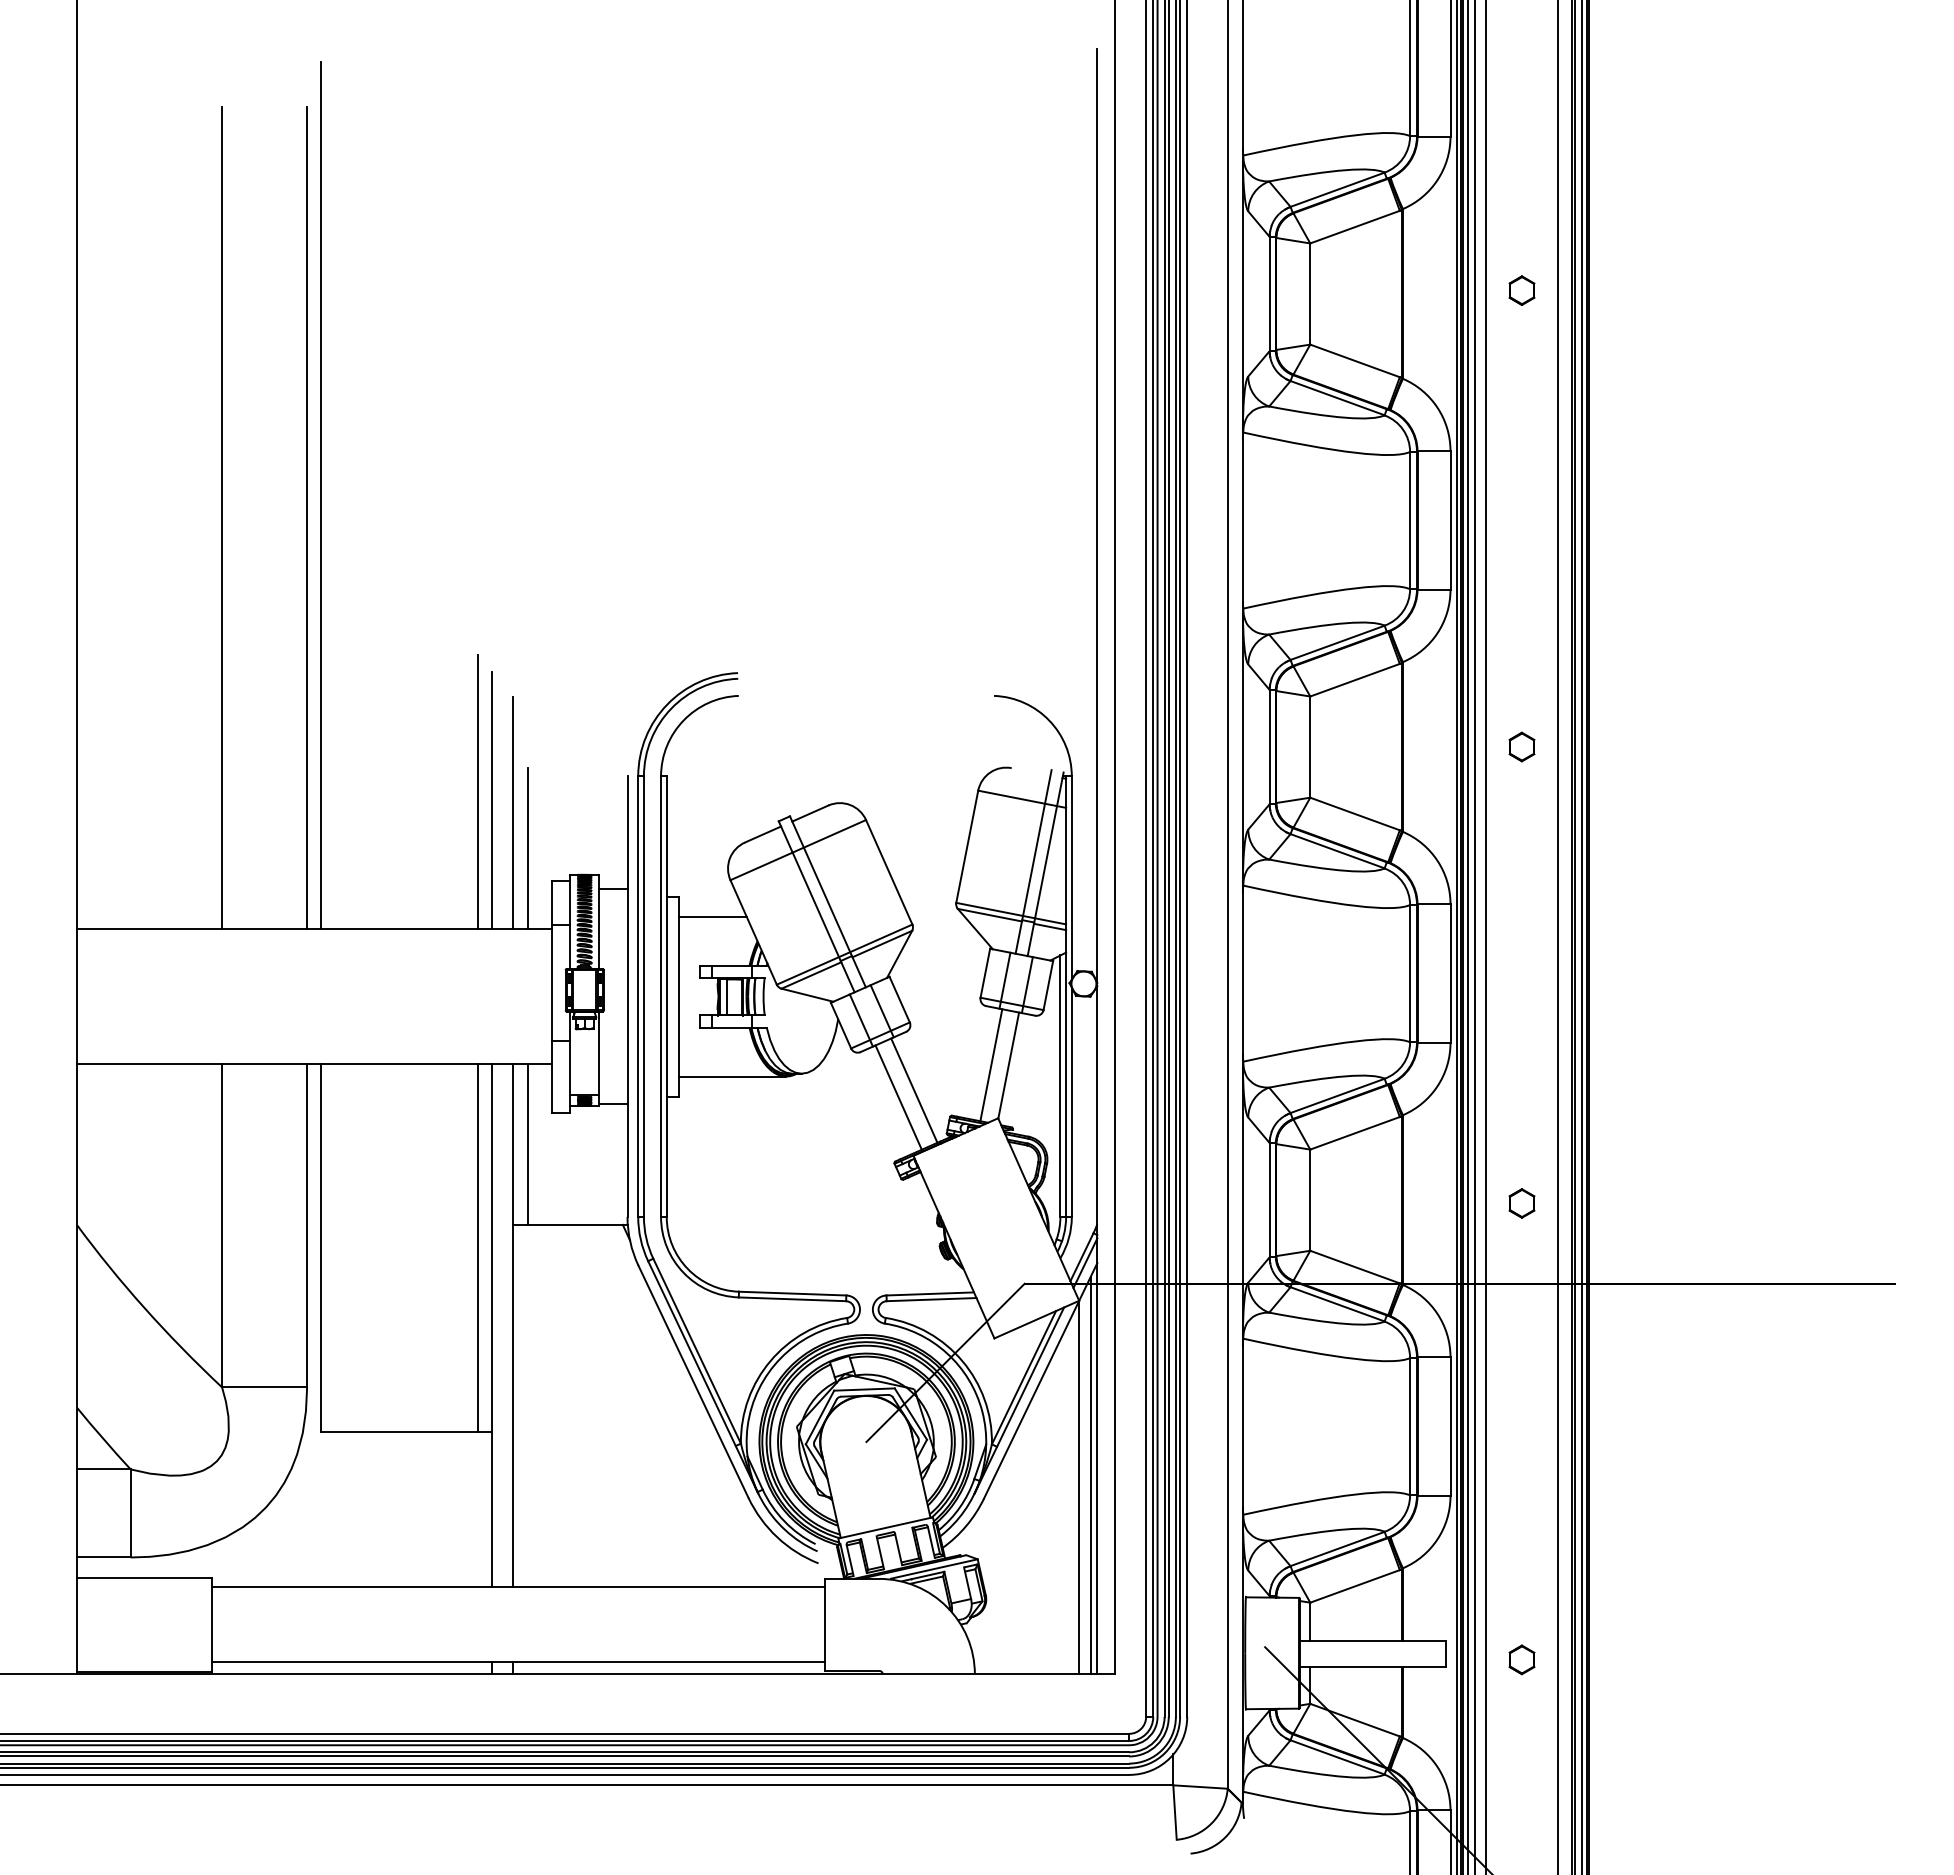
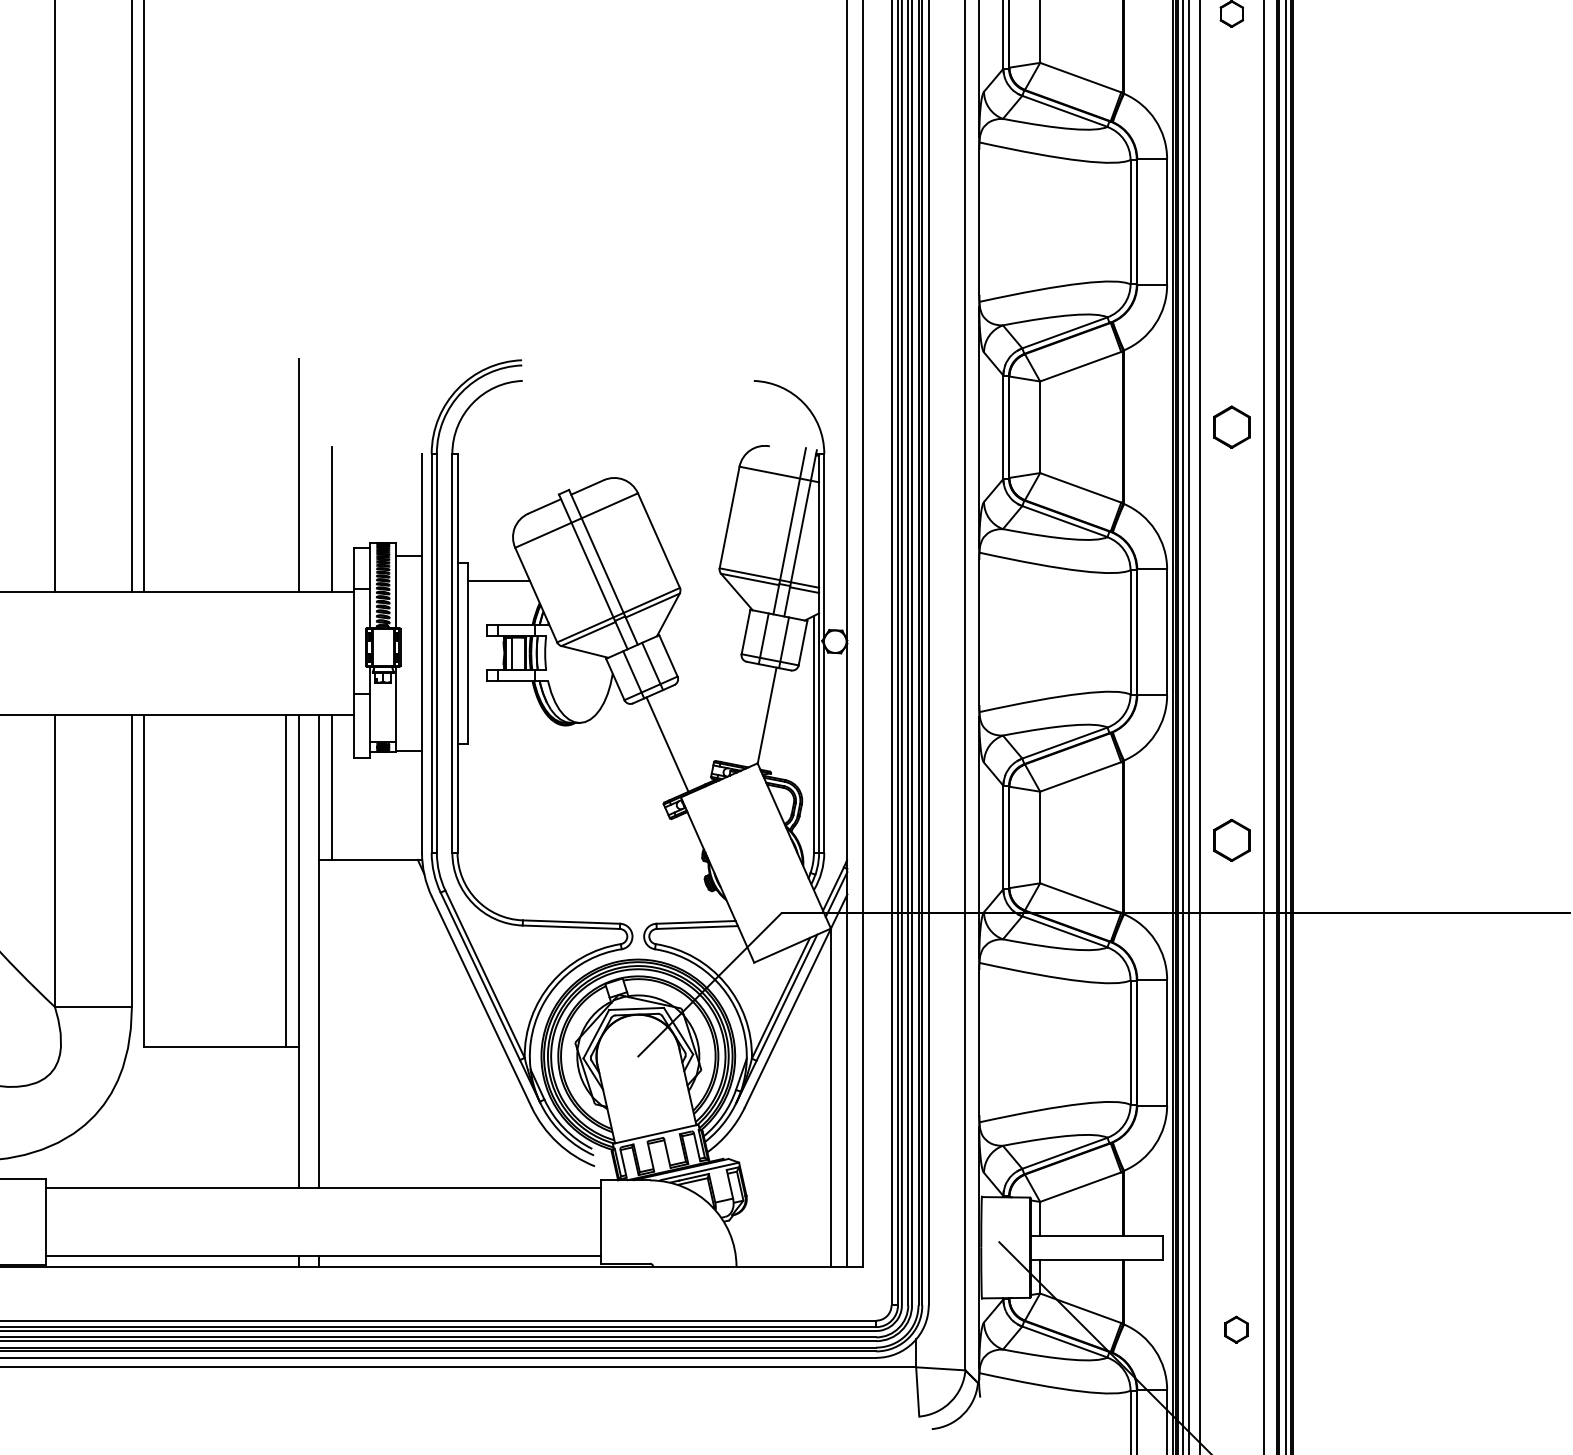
part: (1521, 746) -> (1231, 426), size x1.6
line: (477, 791) -> (286, 467), removed
line: (513, 812) -> (318, 486), removed
line: (991, 1065) -> (751, 715), removed
line: (732, 1076) -> (517, 725), removed
line: (914, 1090) -> (681, 738), removed
part: (1521, 1203) -> (1231, 840), size x1.6
line: (1090, 1475) -> (841, 1086), removed
part: (1521, 1659) -> (1235, 1329), moved

